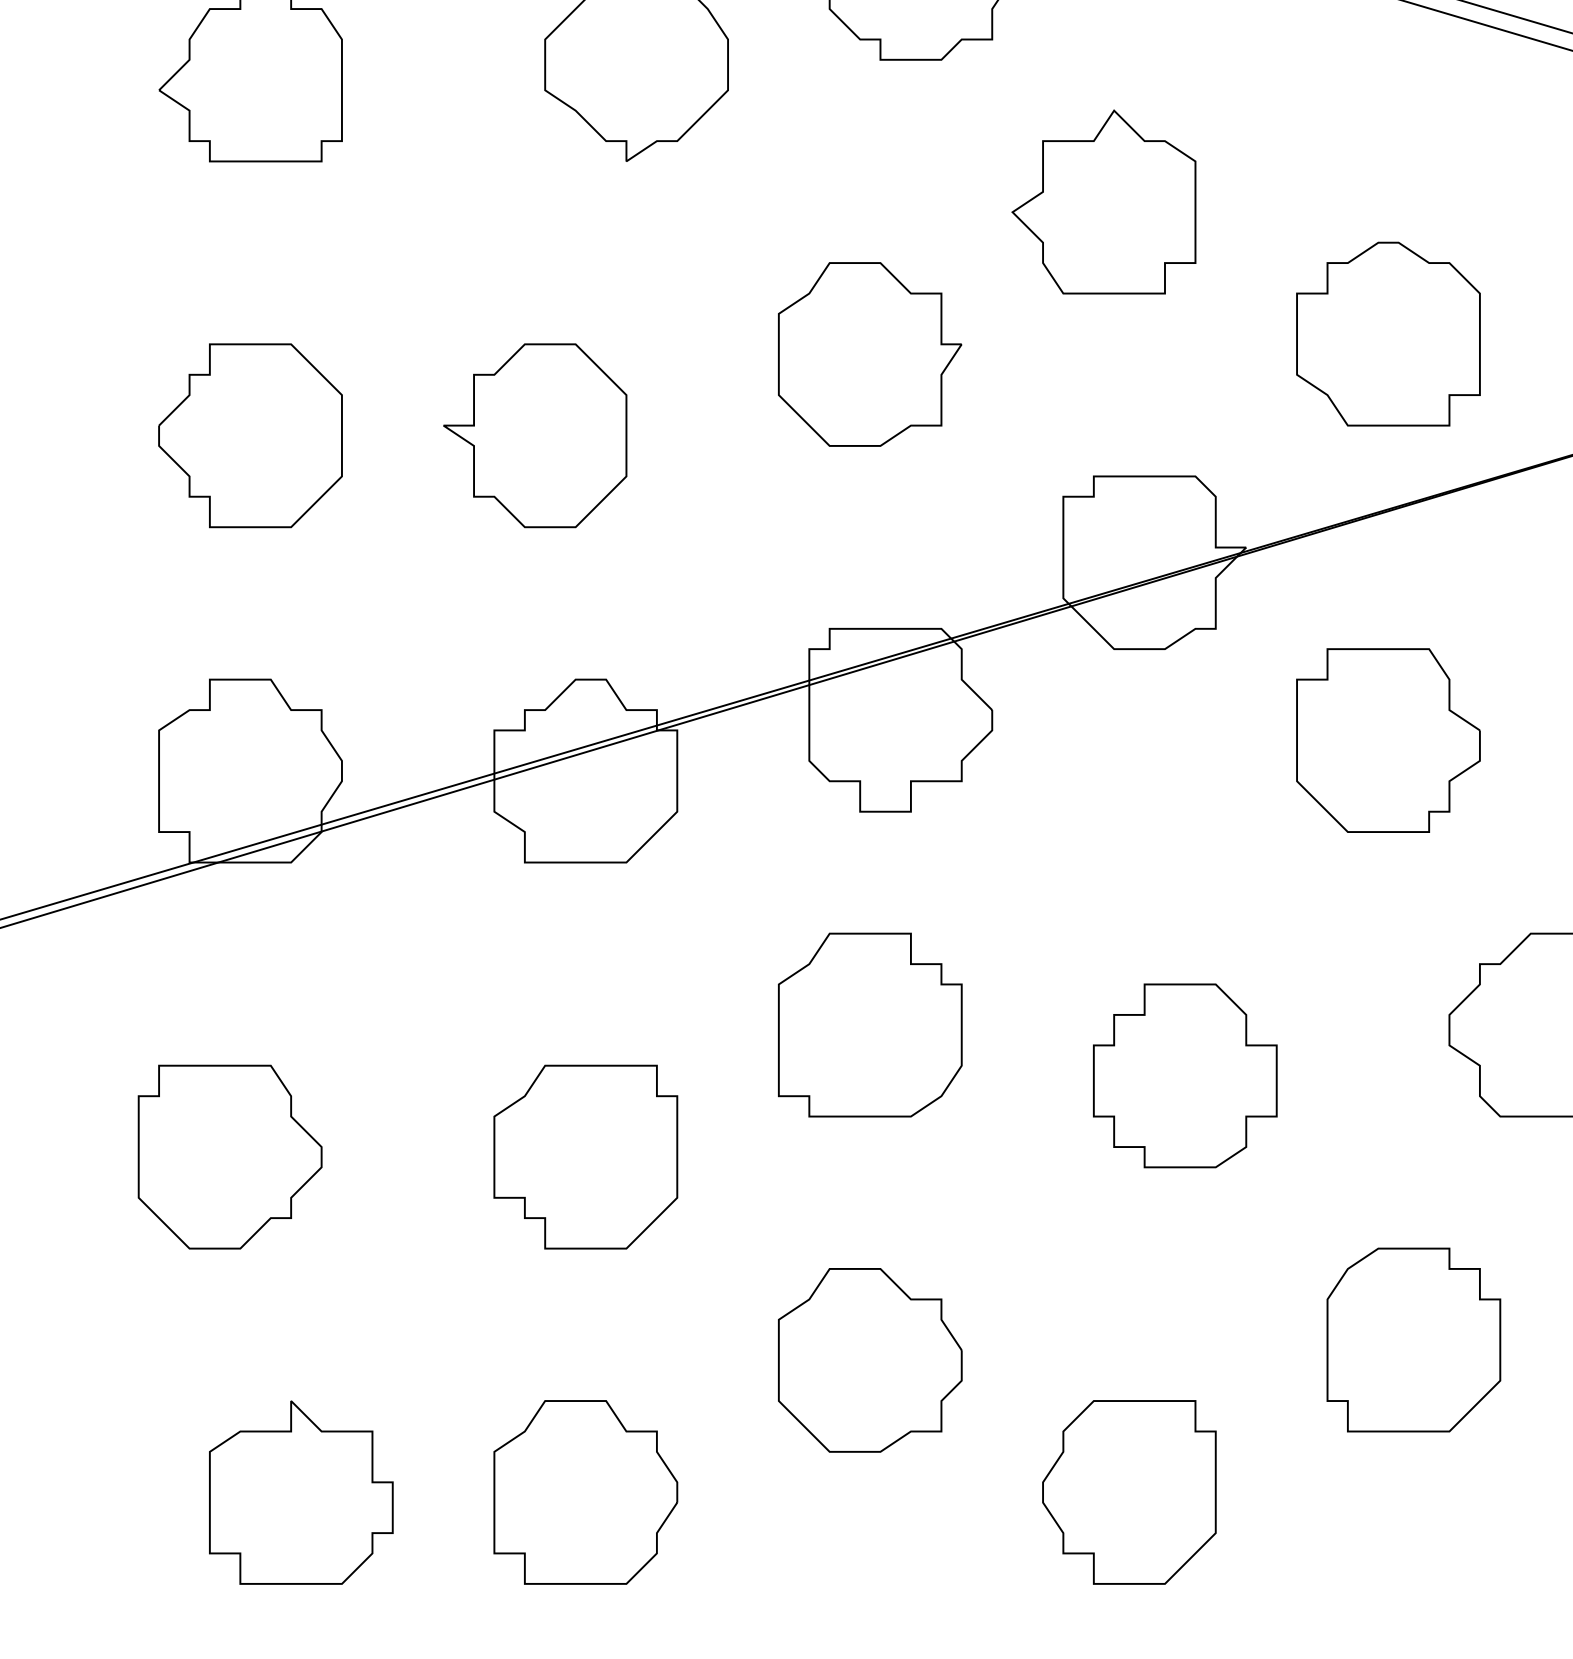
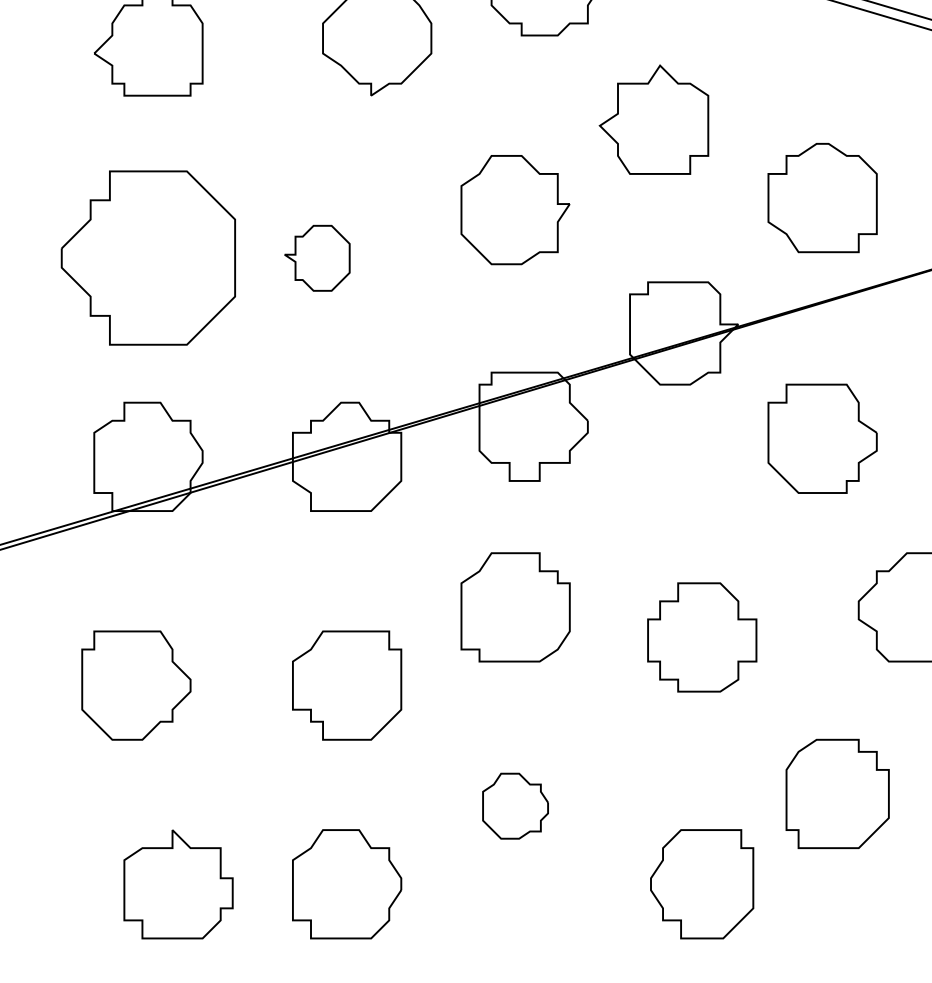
part: (250, 436) -> (148, 258), size x1.6
part: (535, 436) -> (317, 258), size x0.6
part: (870, 1361) -> (515, 806), size x0.6
part: (1129, 1492) -> (702, 884), moved

